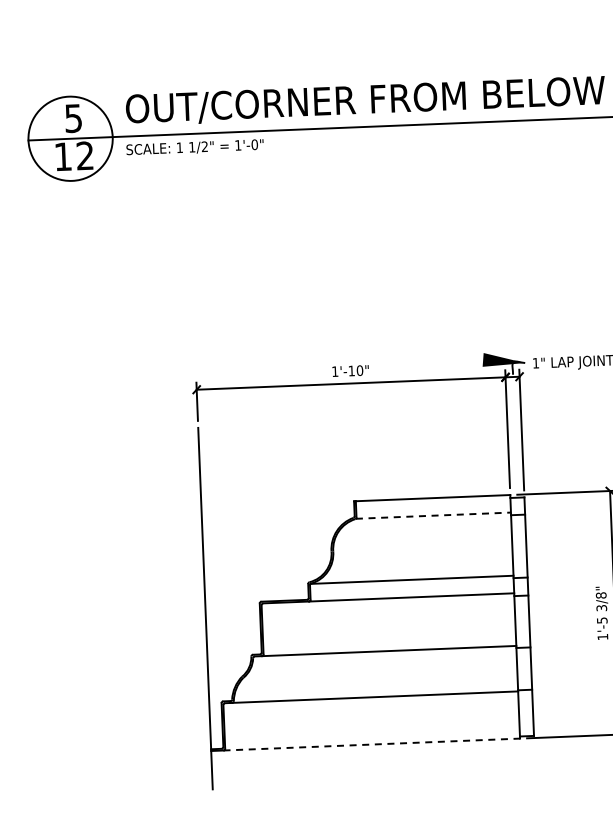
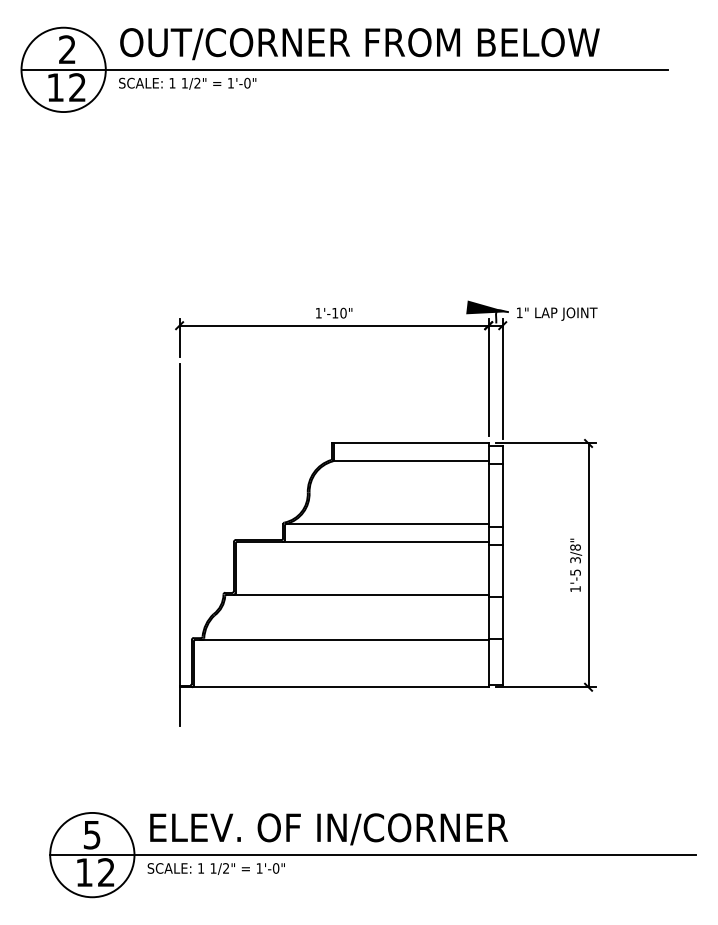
text: (73, 118) -> (67, 49), 5 -> 2
line: (433, 516) -> (411, 461), dashed -> solid
line: (372, 744) -> (340, 687), dashed -> solid

